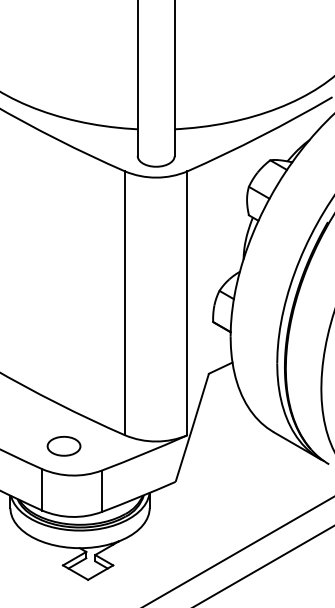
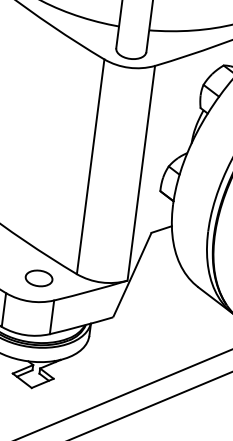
part: (63, 445) -> (38, 277), moved

